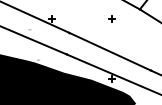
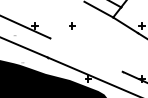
part: (112, 18) -> (72, 25), moved
line: (109, 50) -> (86, 54), removed

